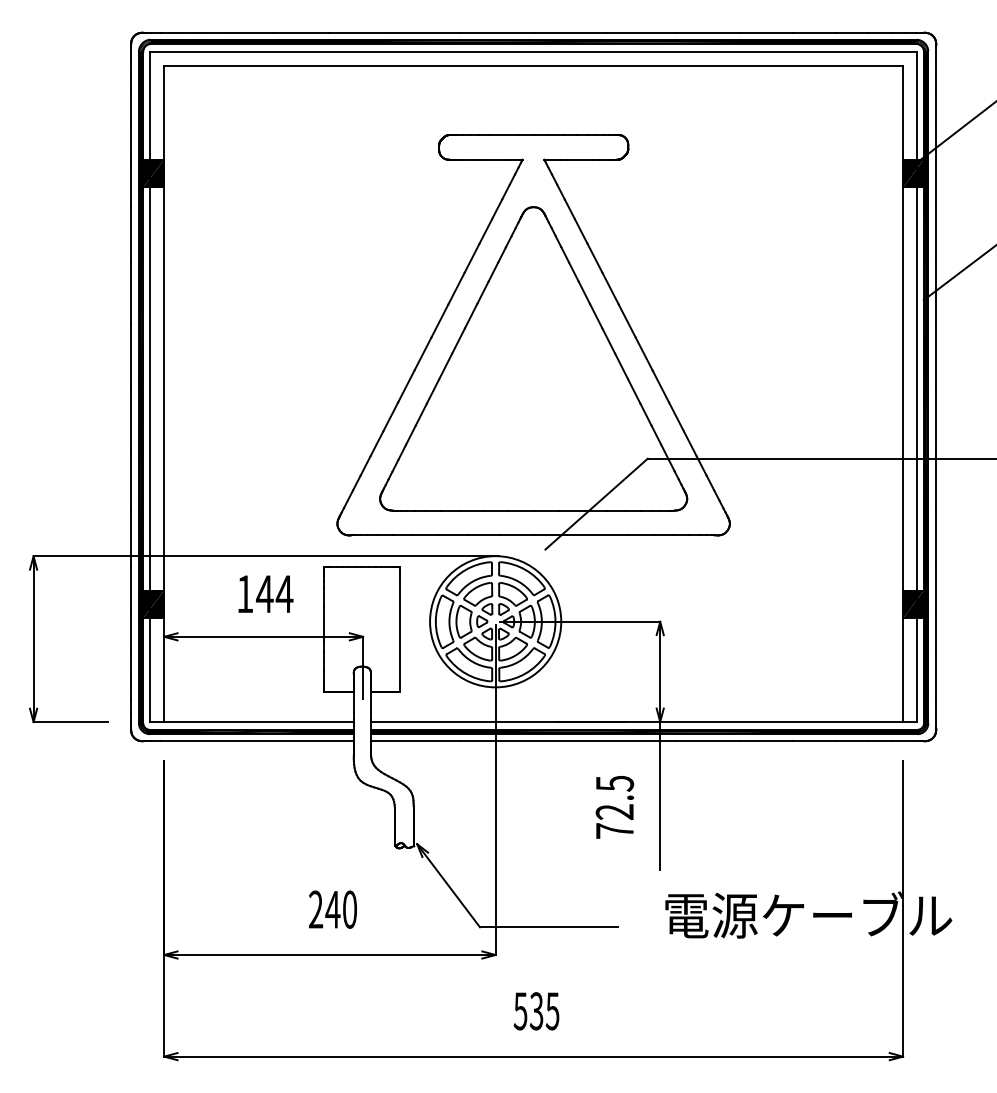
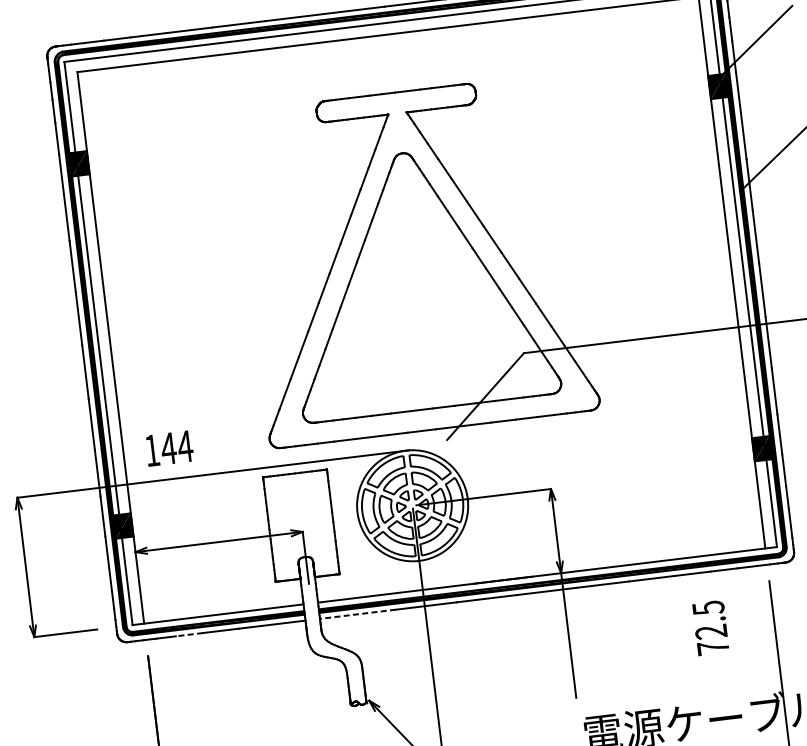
text: (265, 593) -> (169, 447), moved
line: (215, 741) -> (189, 634), solid -> dashed
line: (415, 741) -> (357, 614), solid -> dashed
text: (614, 807) -> (710, 628), moved

